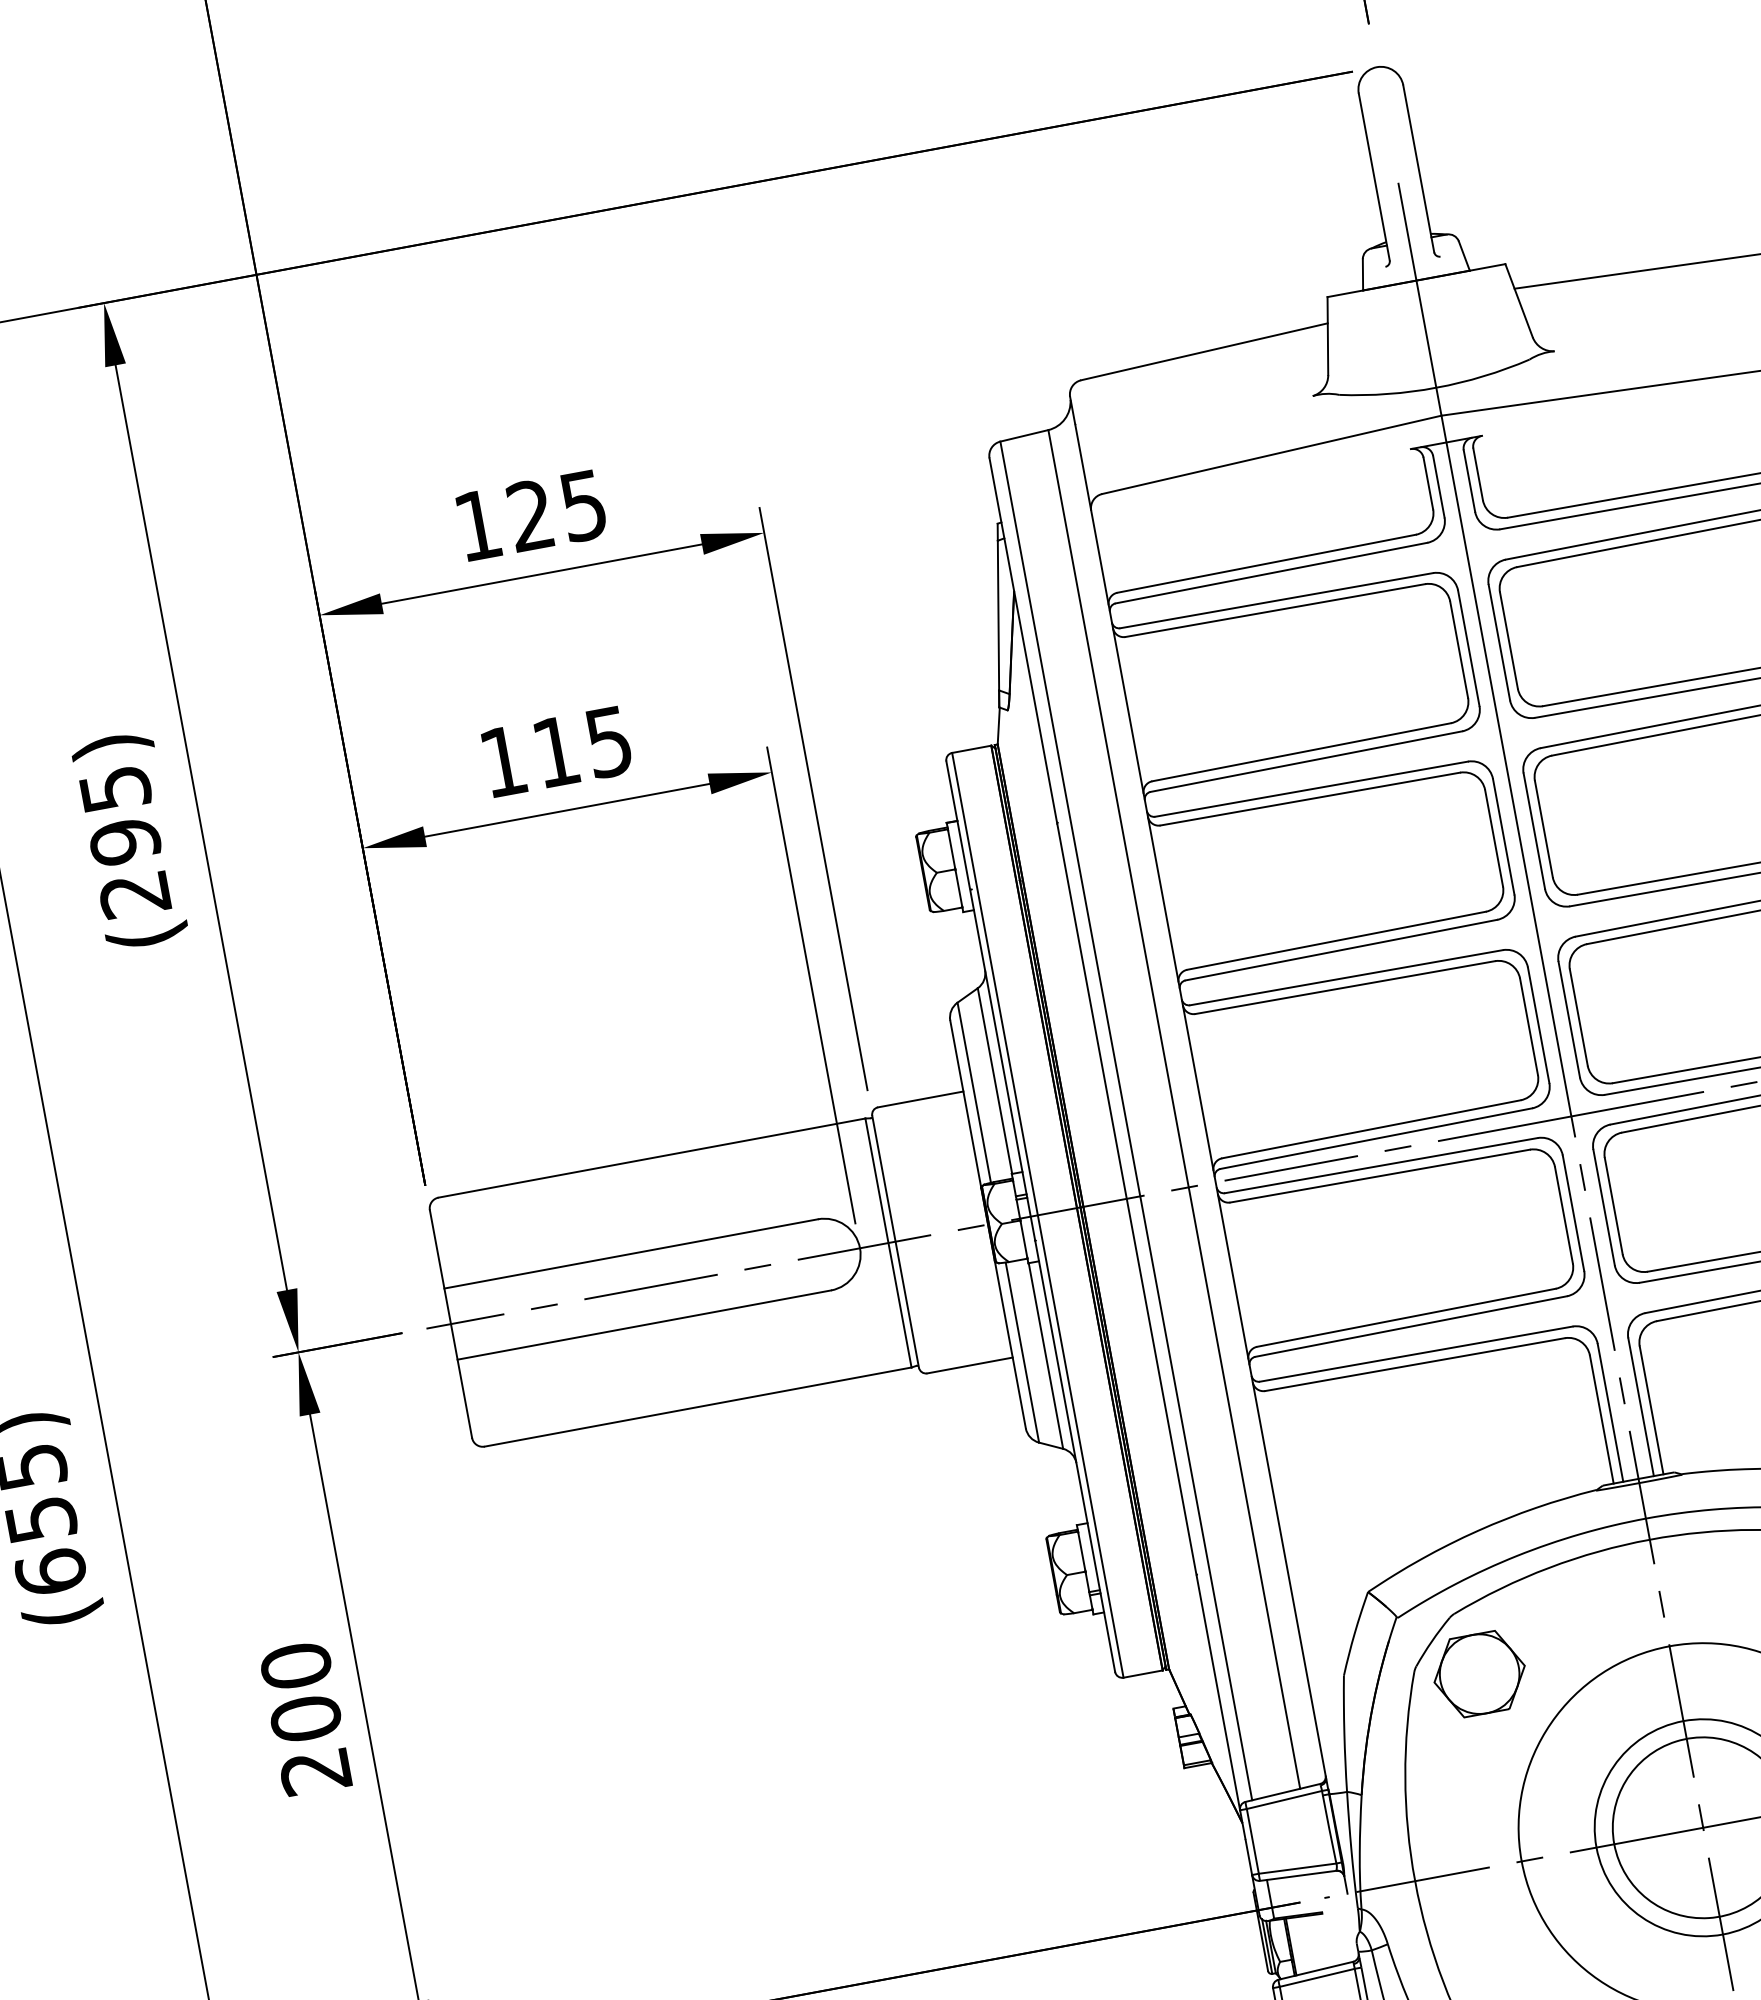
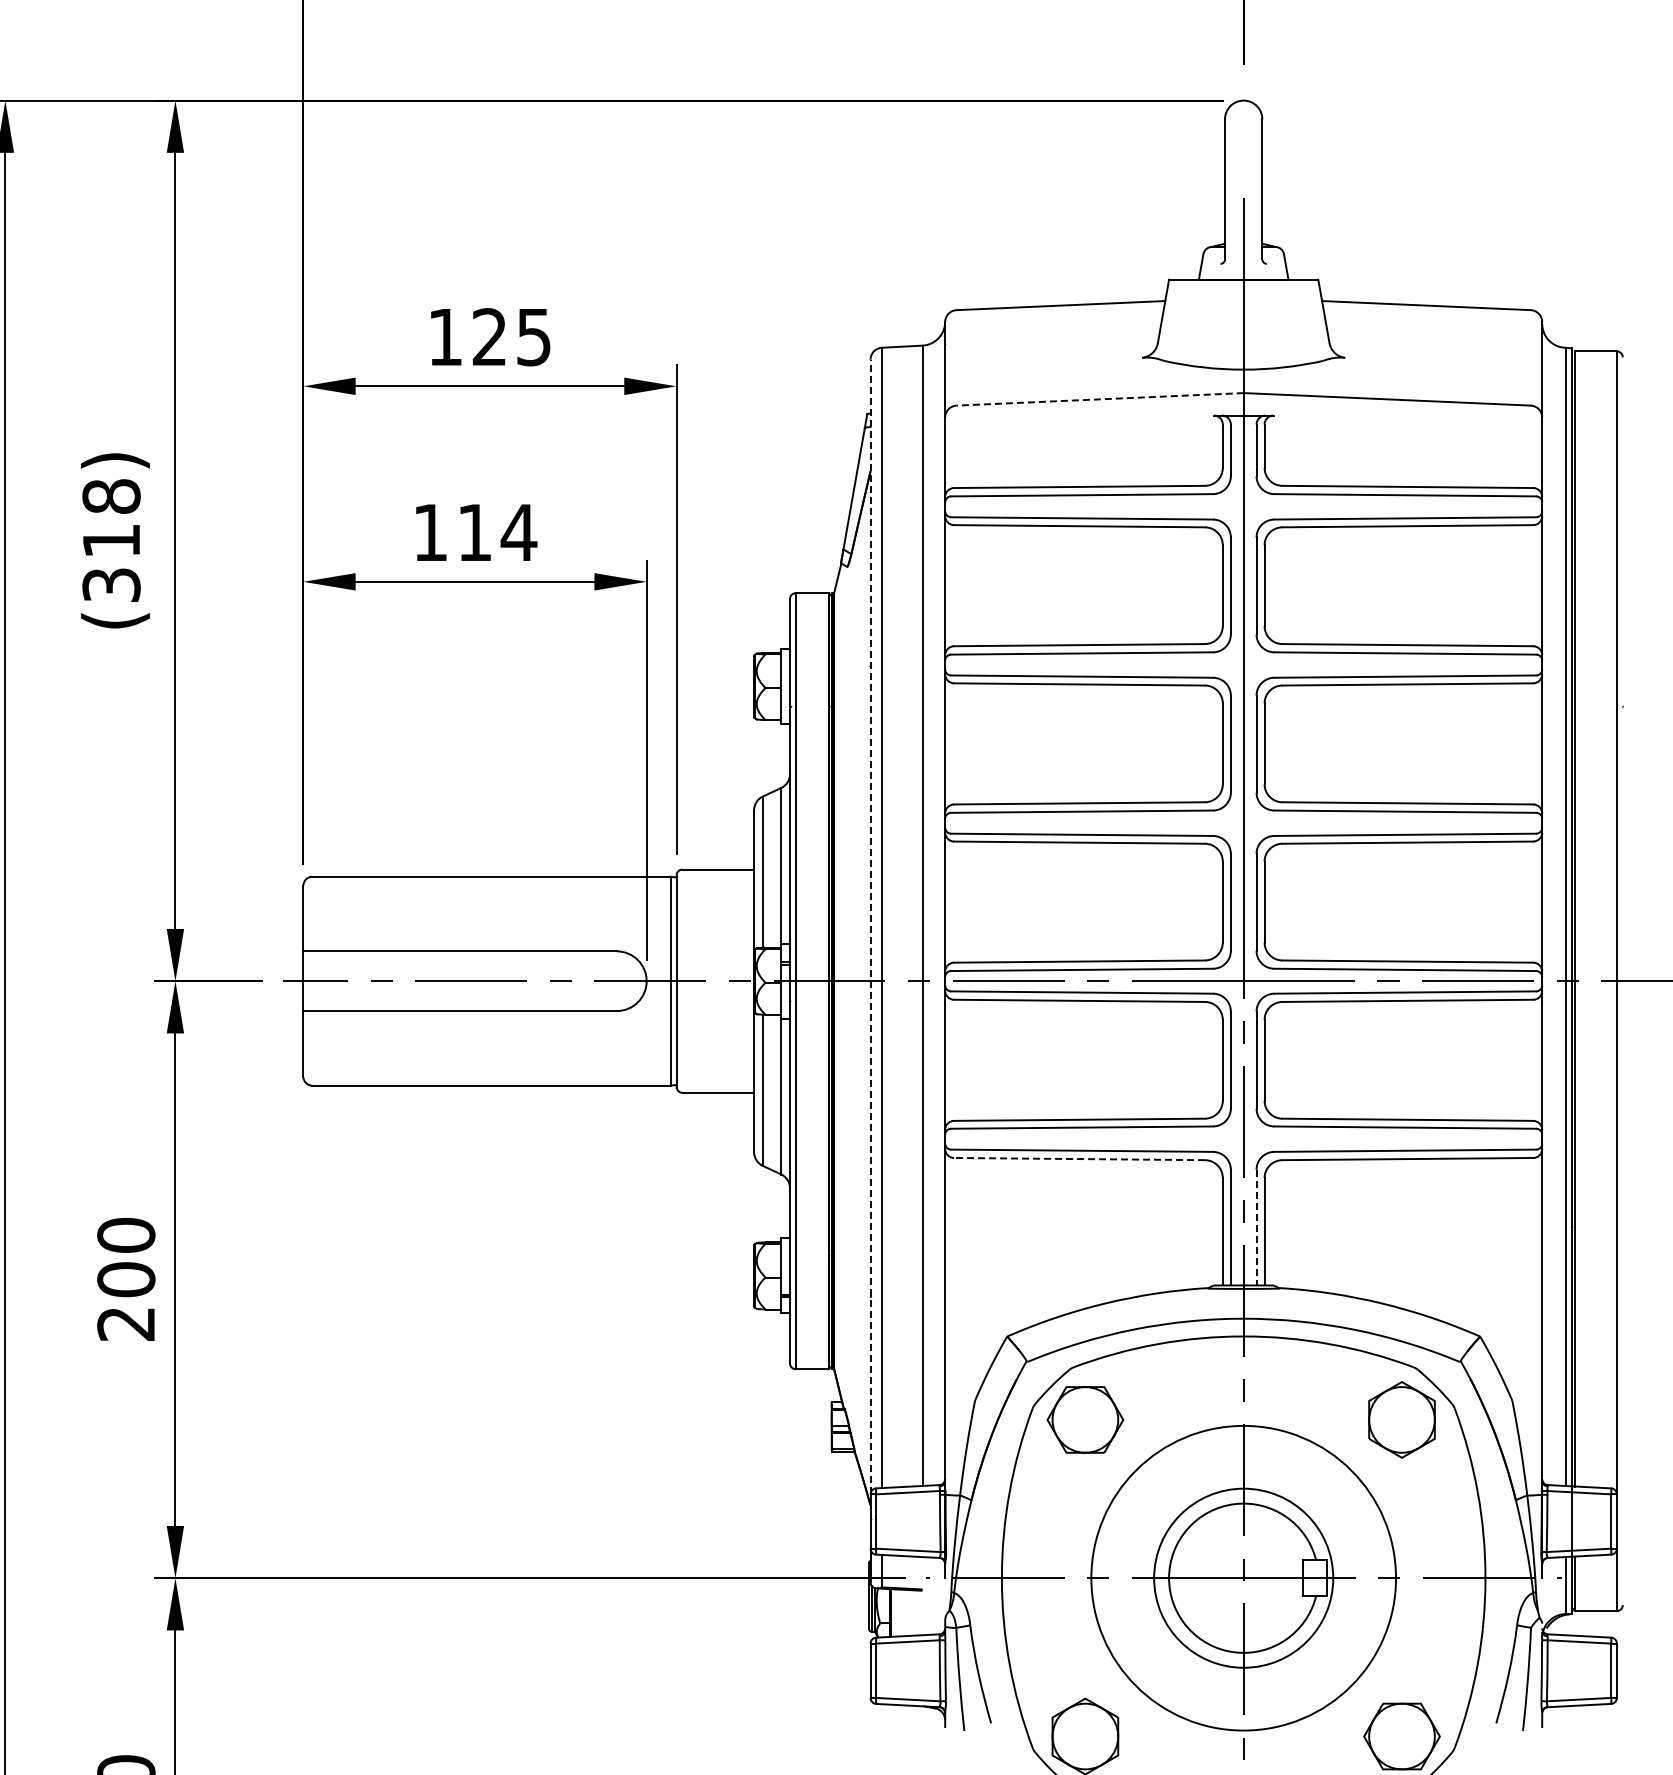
line: (1272, 454) -> (1100, 399), solid -> dashed
text: (608, 741) -> (518, 532), 115 -> 114
text: (125, 841) -> (111, 540), (295) -> (318)
line: (1114, 1133) -> (870, 926), solid -> dashed
line: (1415, 1365) -> (1079, 1159), solid -> dashed
line: (1641, 1407) -> (1256, 1227), solid -> dashed

